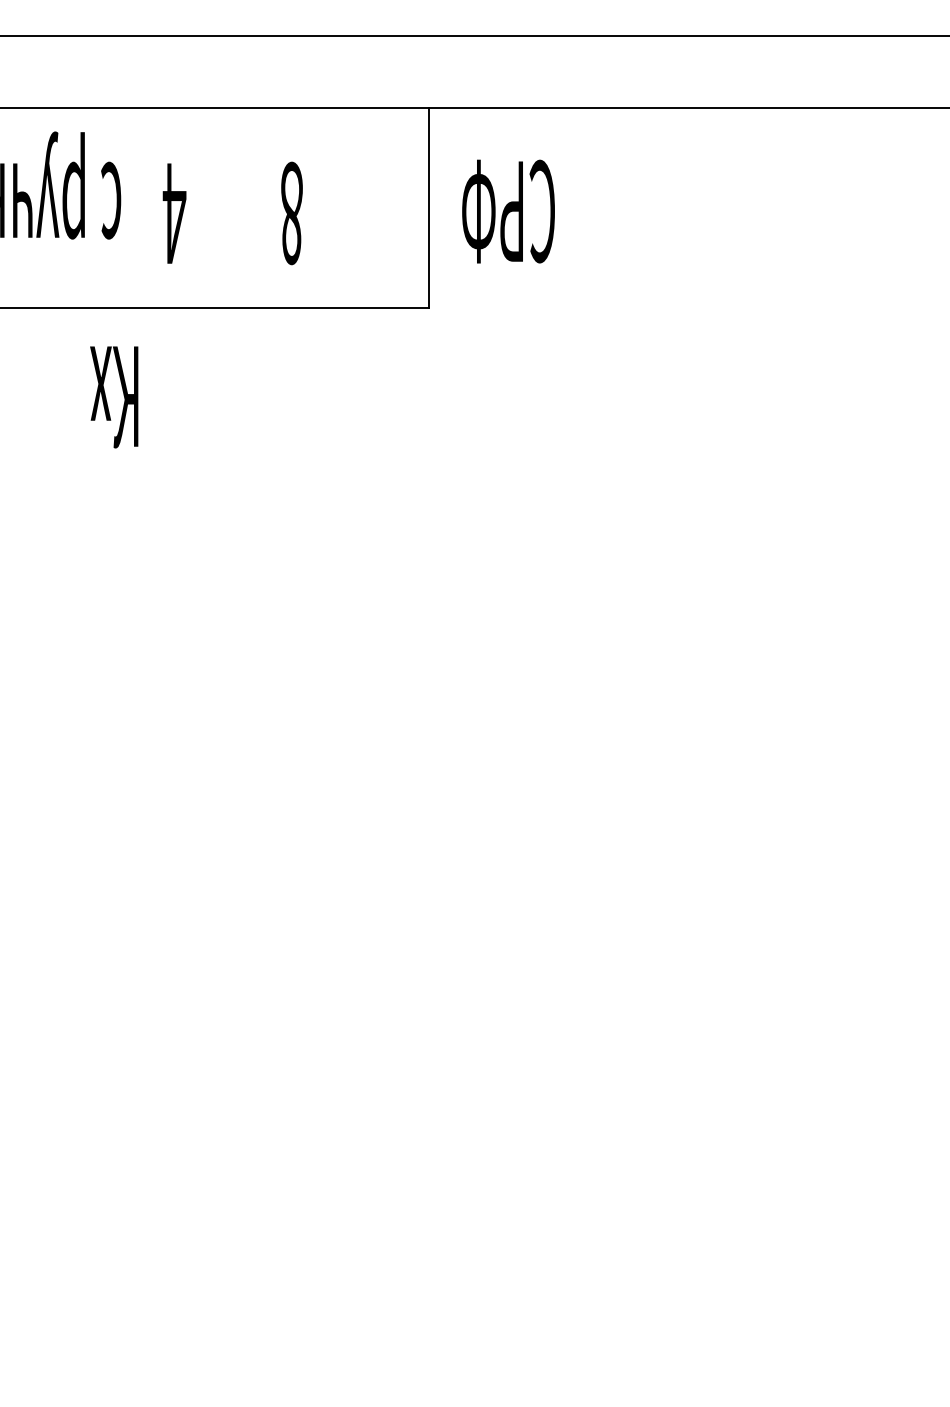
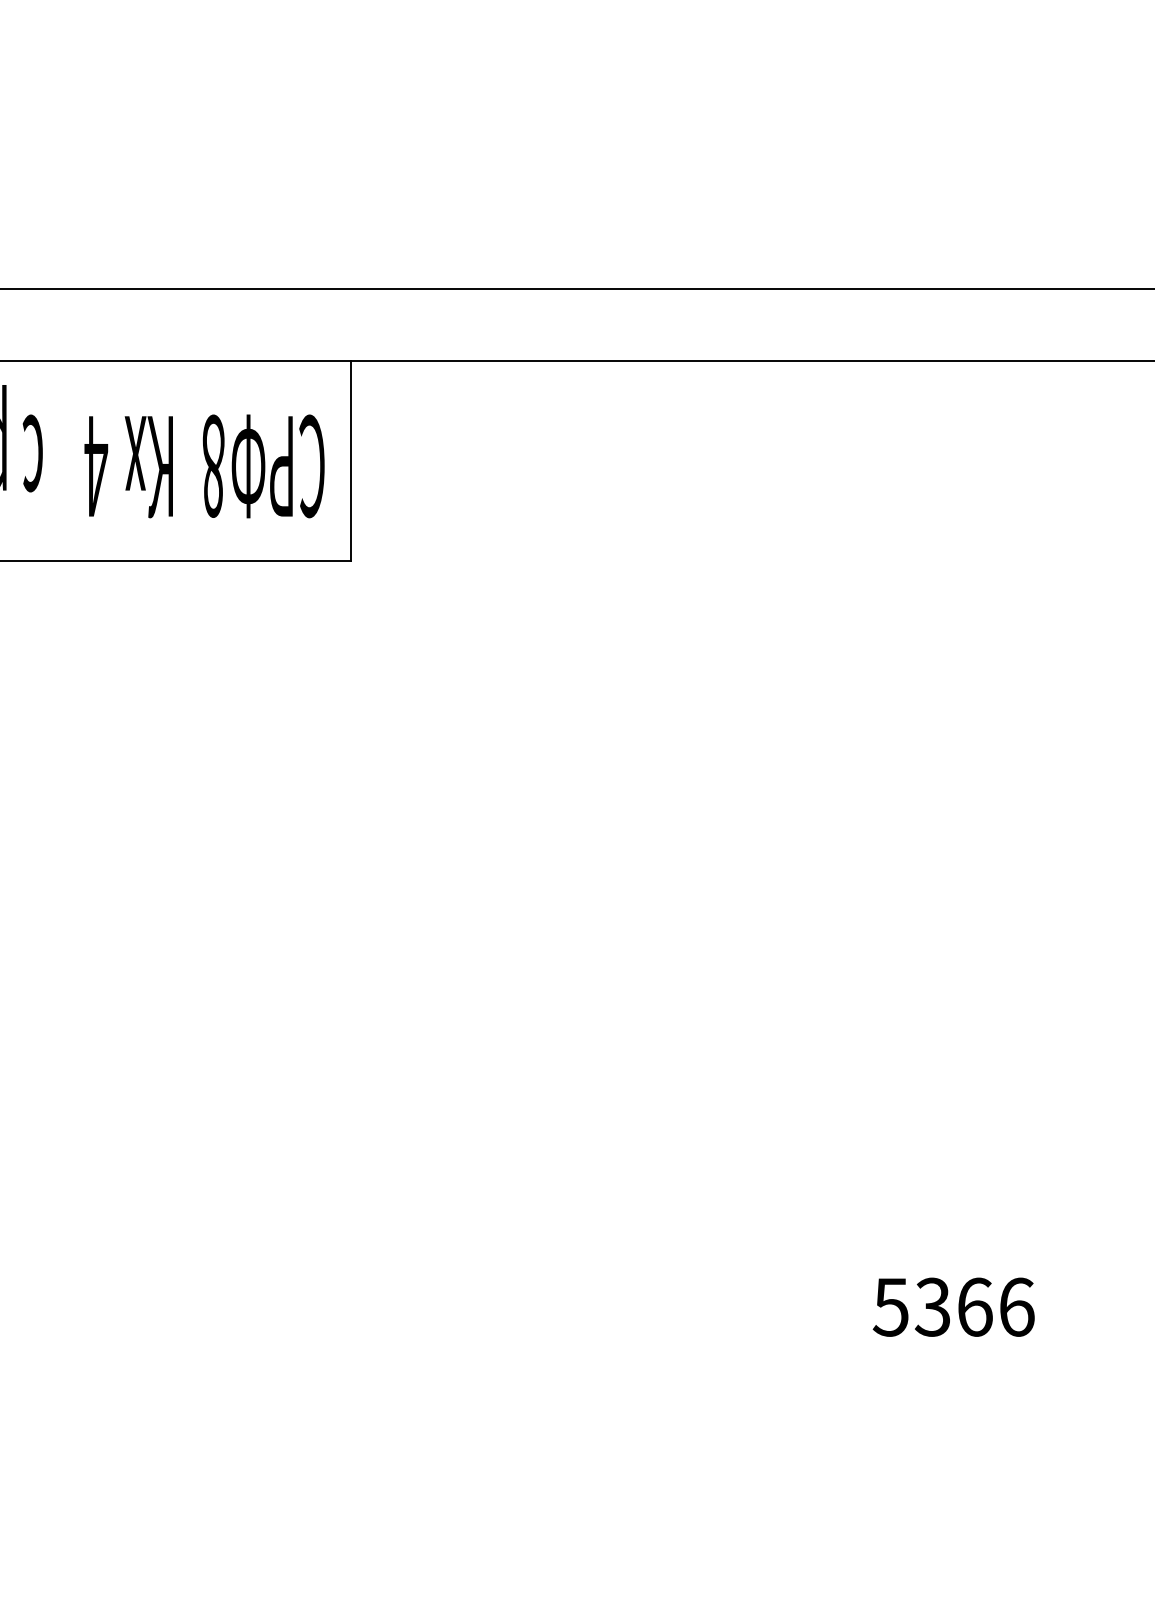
text: (507, 211) -> (277, 466), moved
text: (113, 397) -> (148, 467), moved

